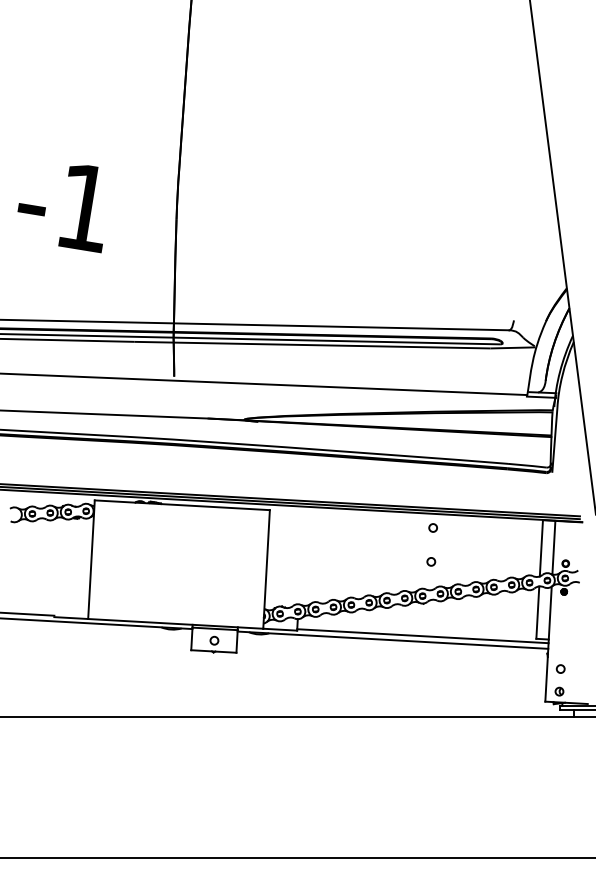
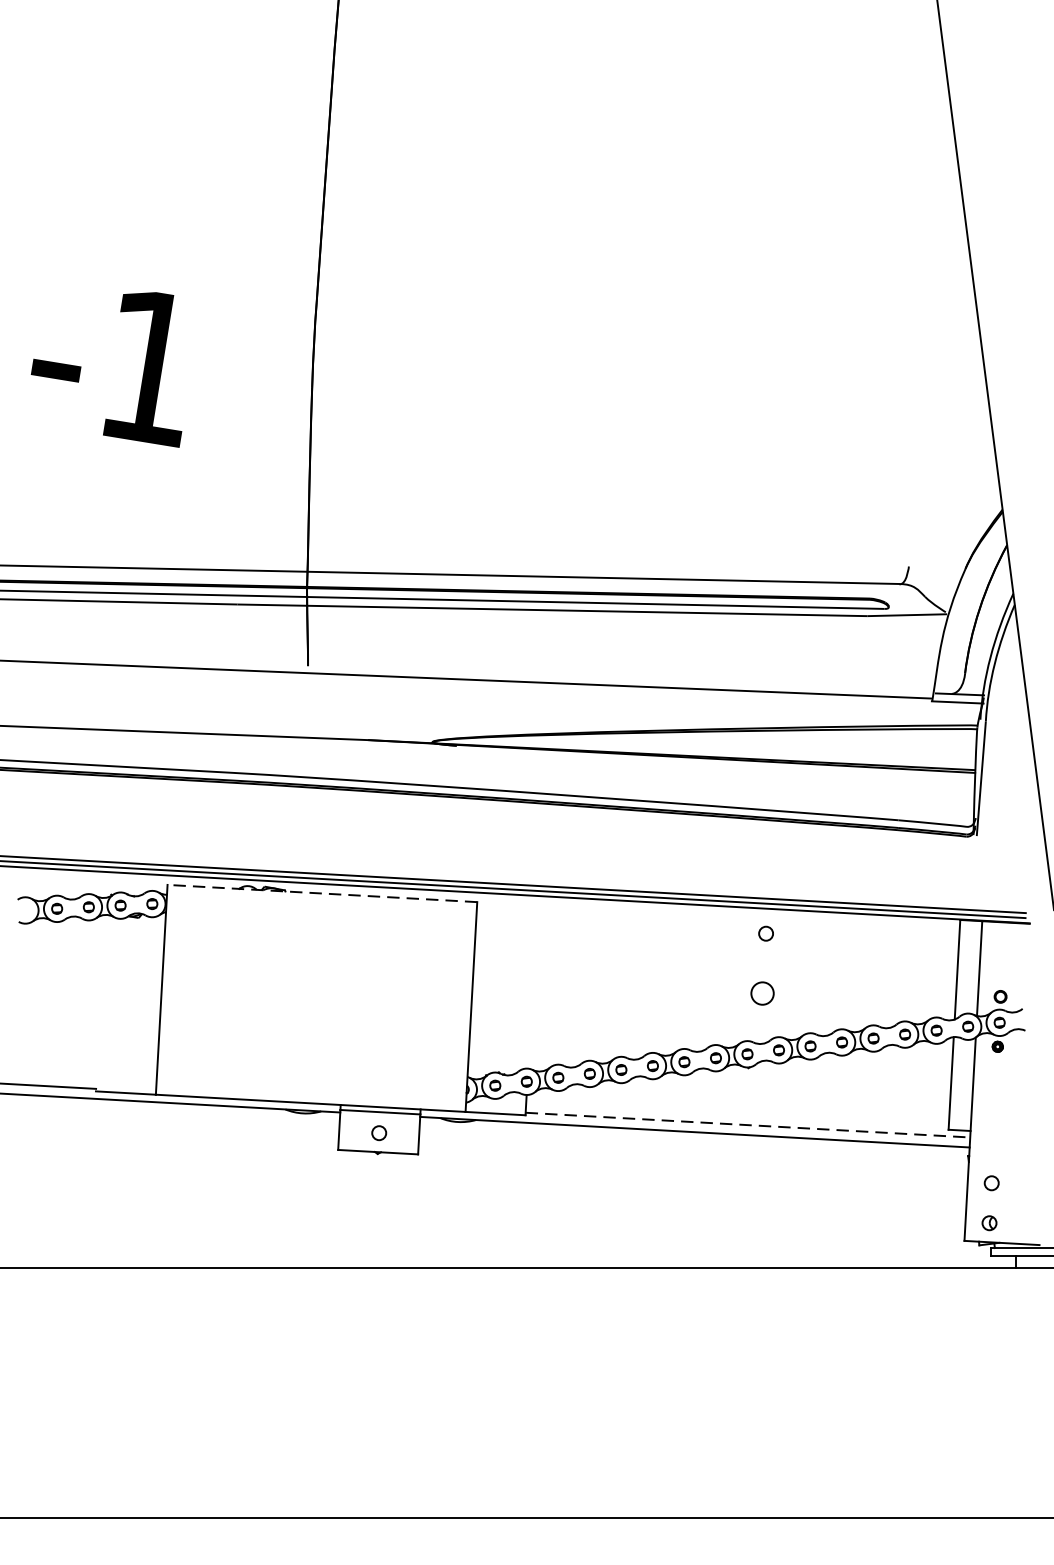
line: (182, 505) -> (322, 893), solid -> dashed
circle: (431, 561) -> (763, 992), size x1.6
line: (422, 636) -> (747, 1125), solid -> dashed

